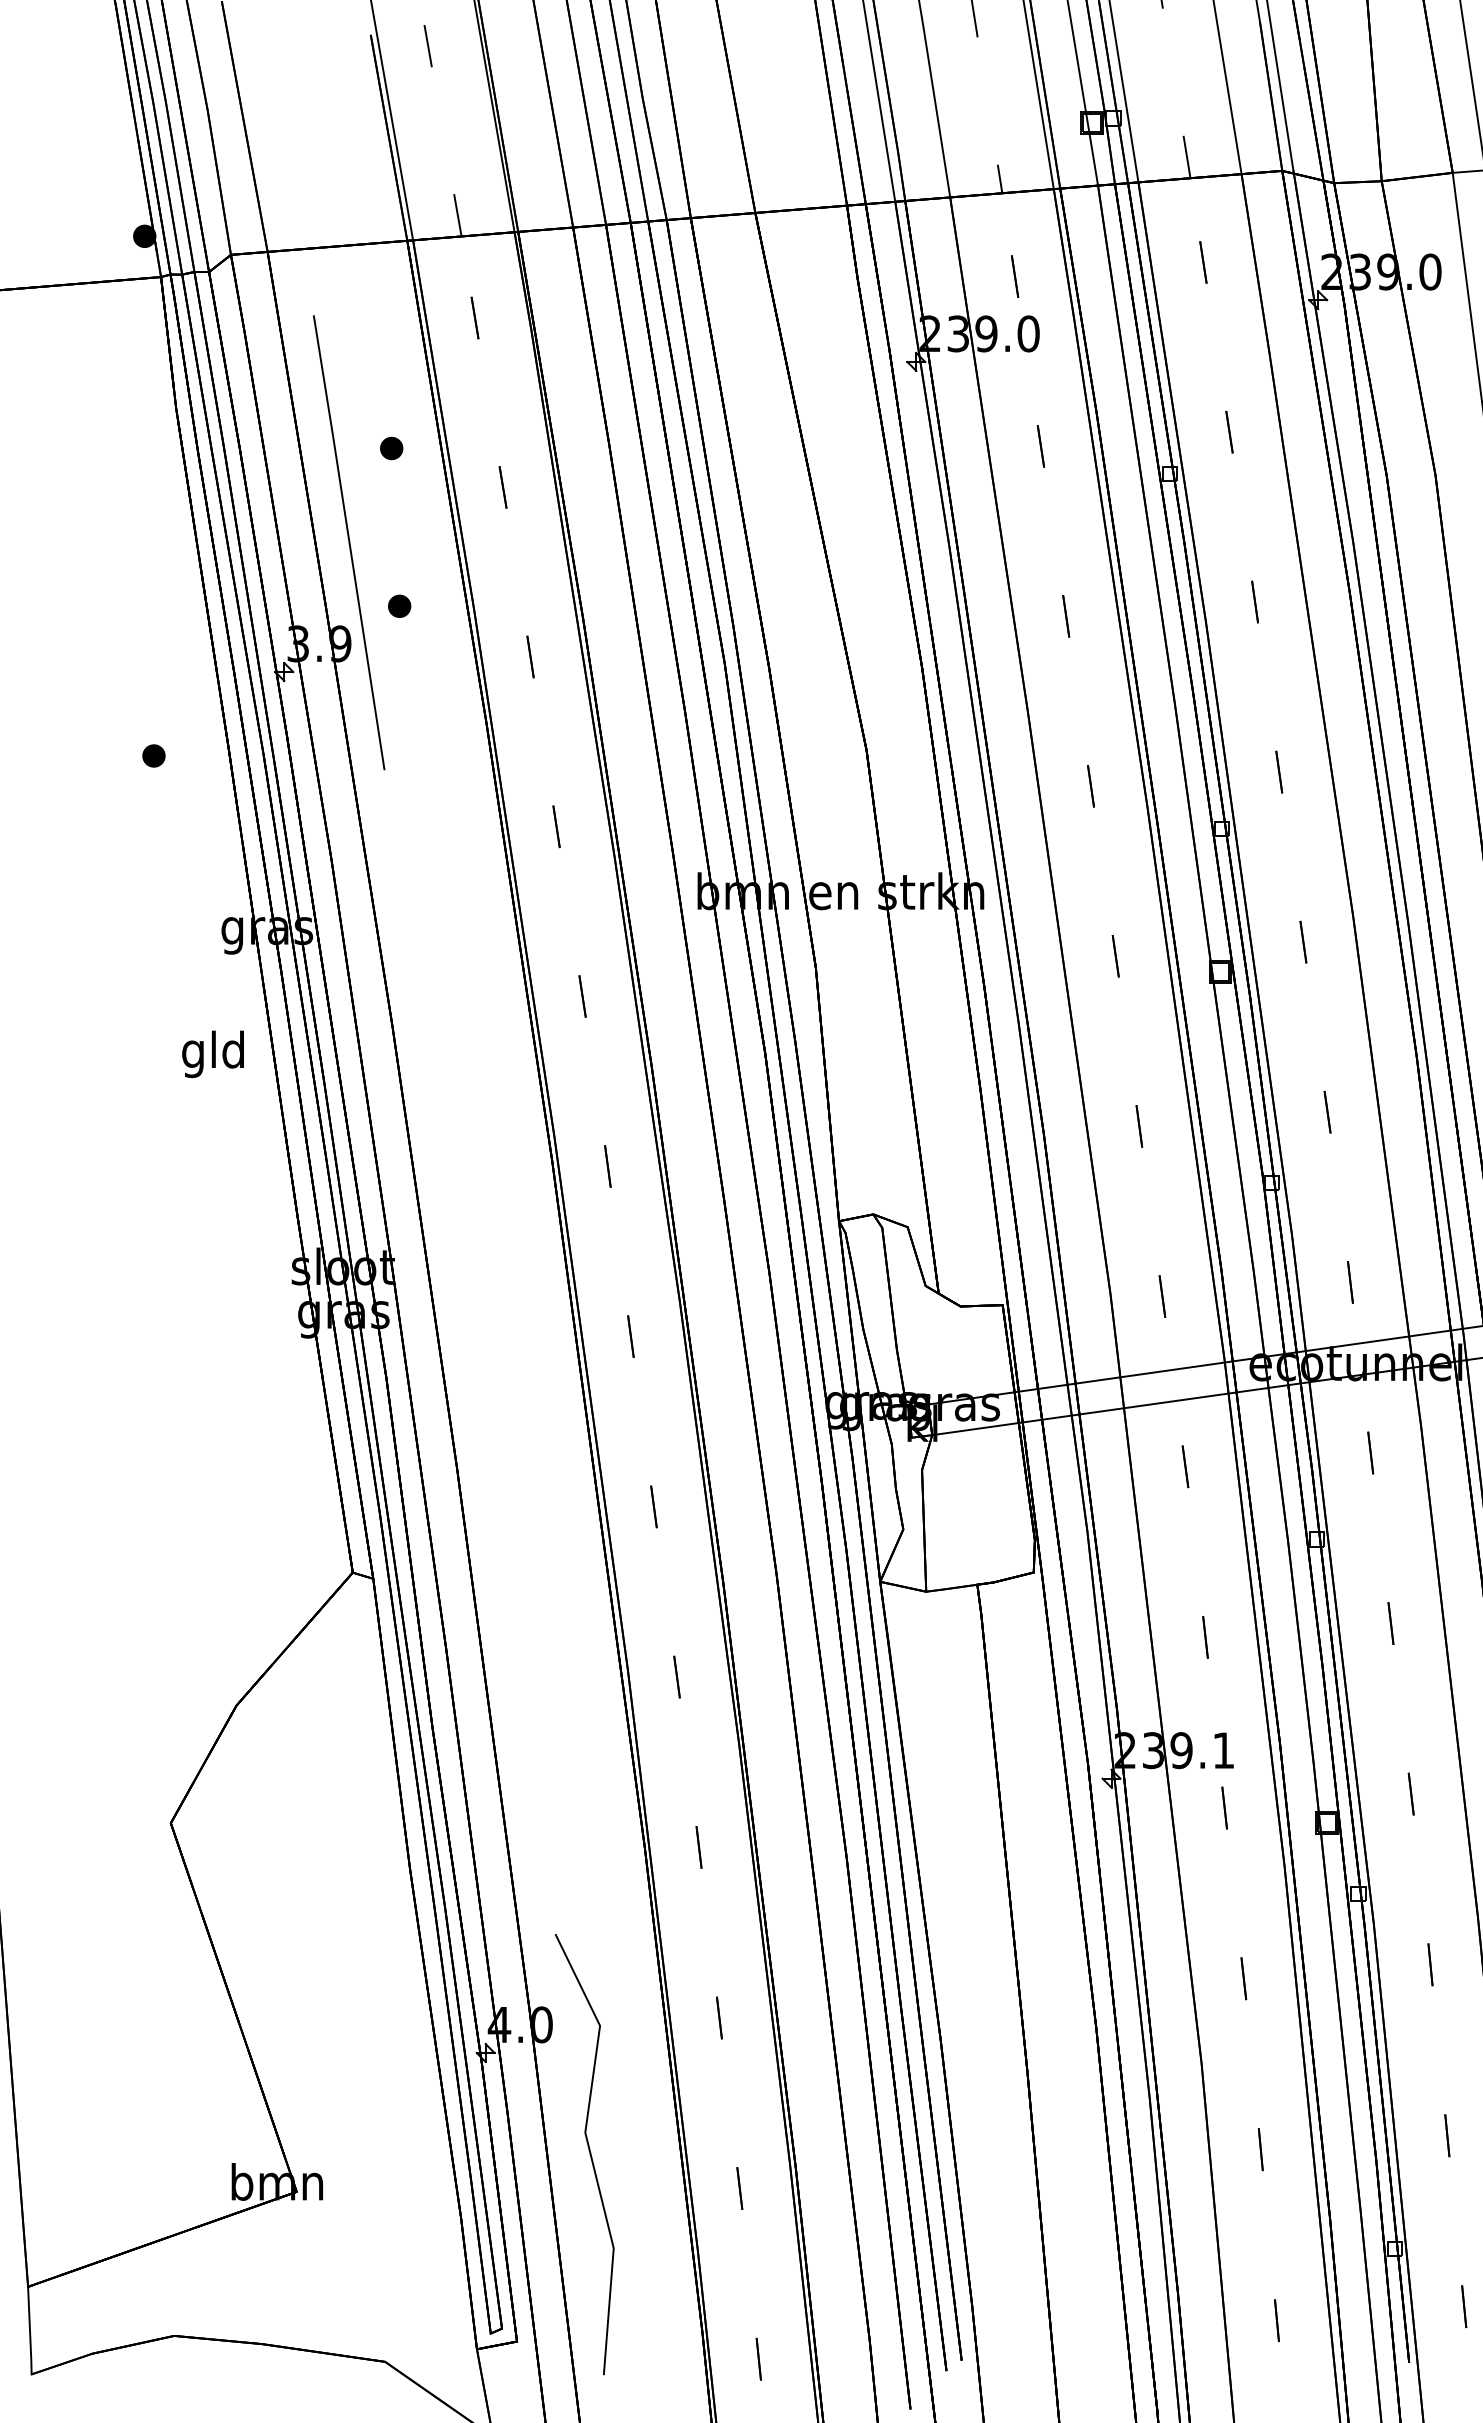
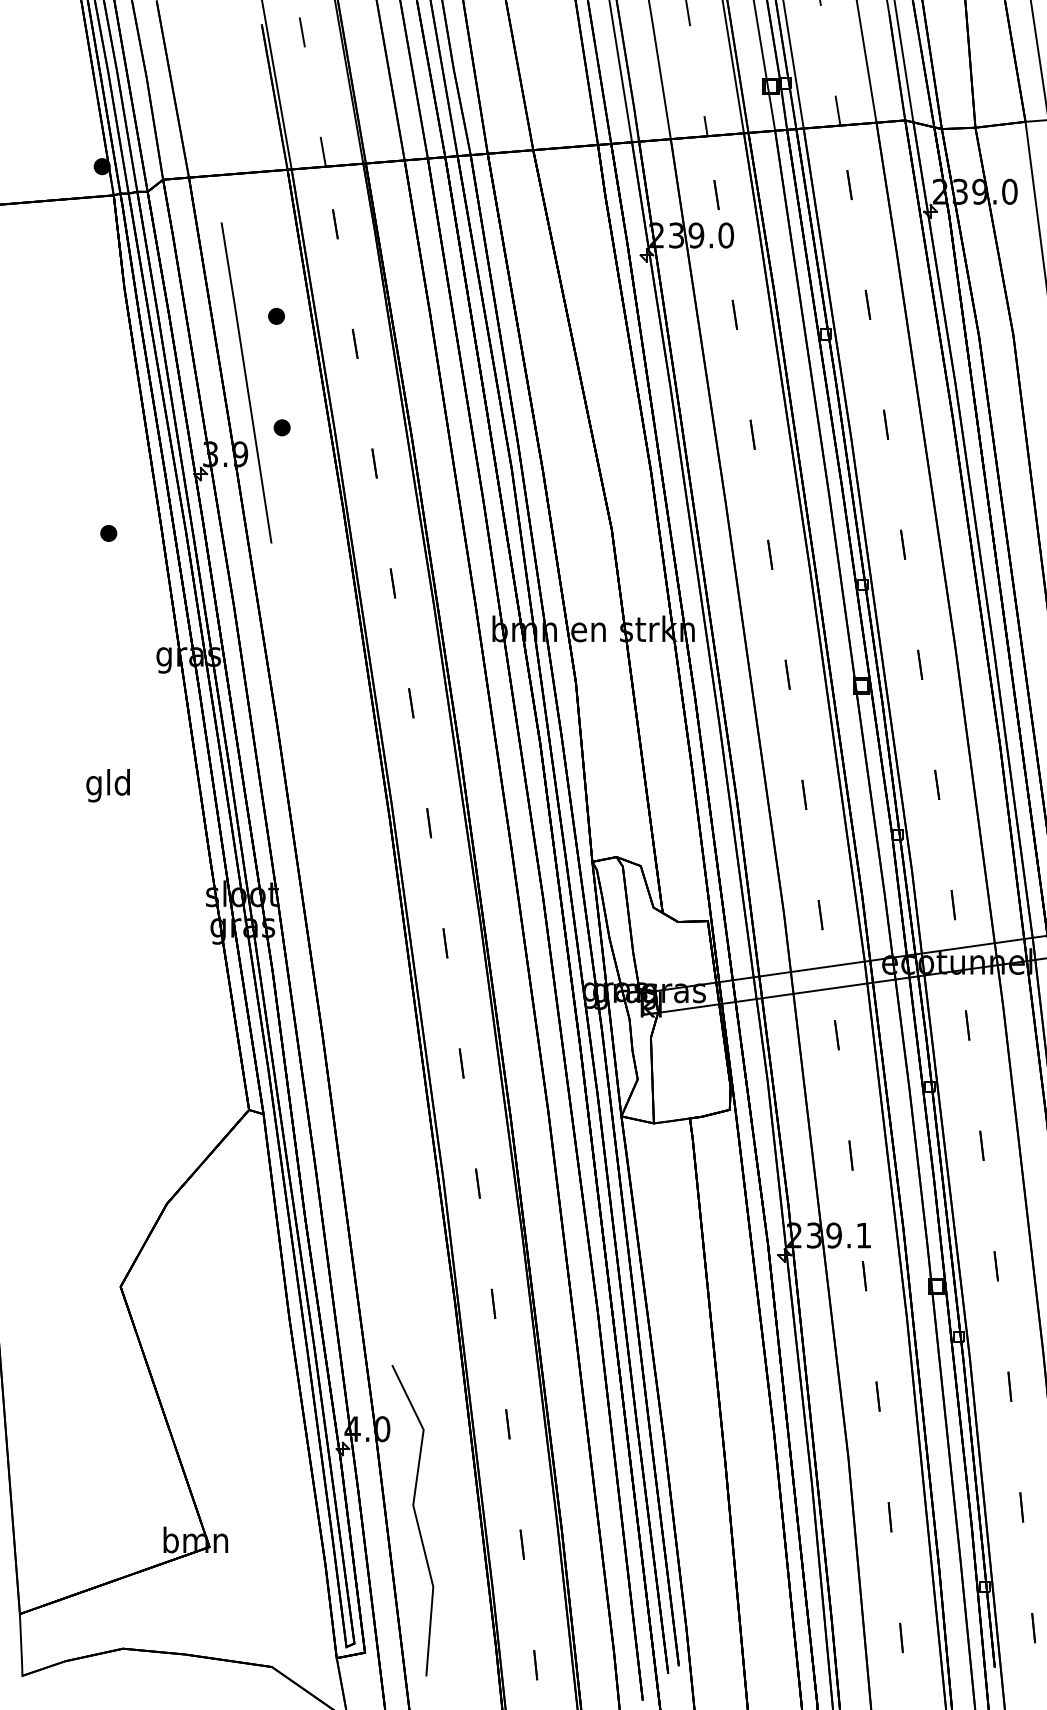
text: (212, 1054) -> (107, 785), moved

